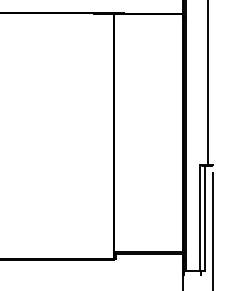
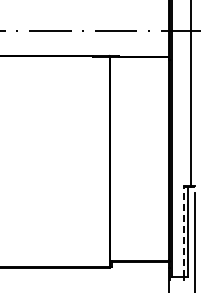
line: (199, 216) -> (183, 230), solid -> dashed

